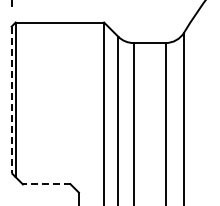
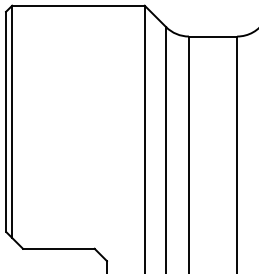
line: (11, 100) -> (5, 122), dashed -> solid
line: (46, 184) -> (58, 248), dashed -> solid

